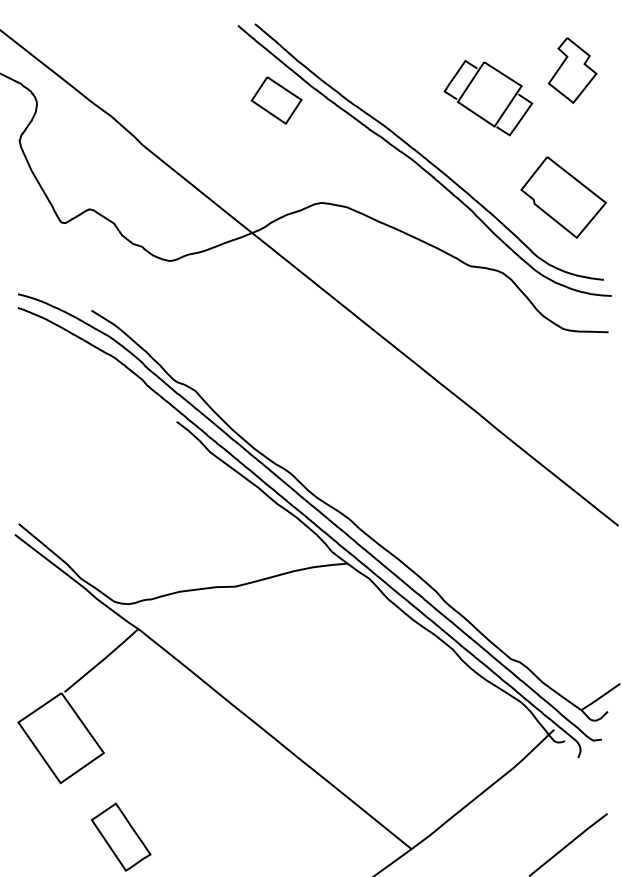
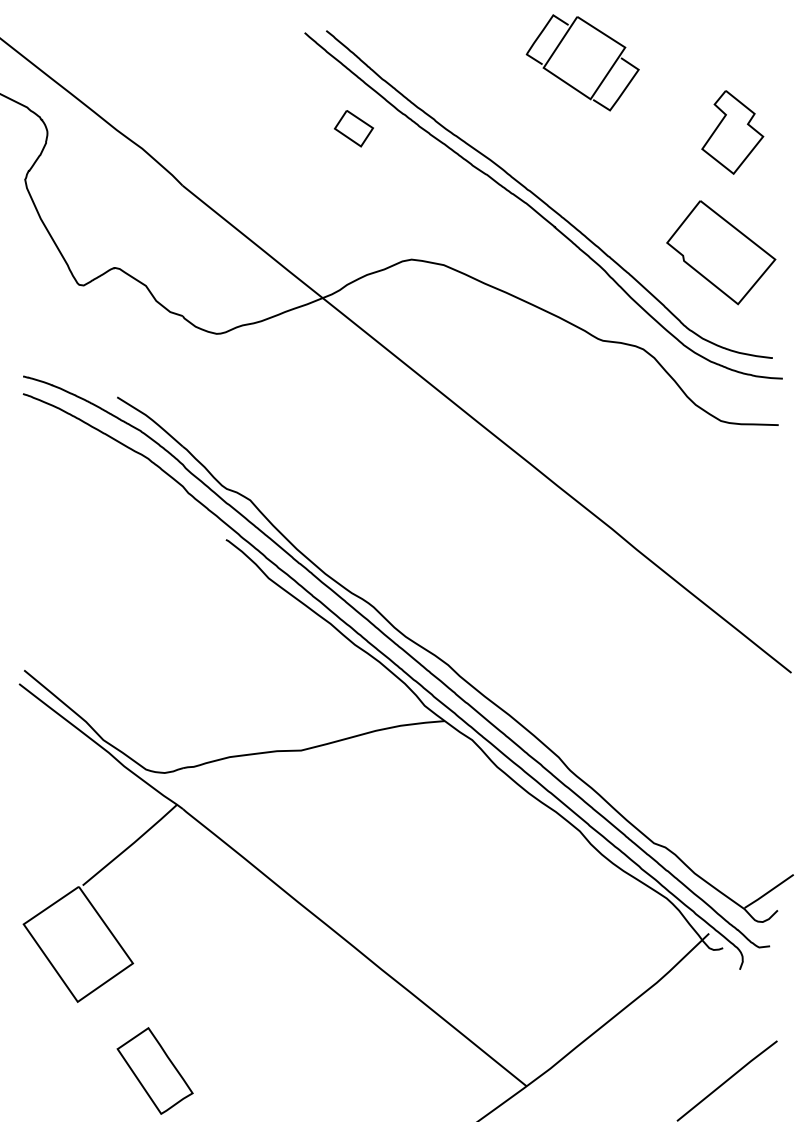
part: (572, 70) -> (732, 132), moved
part: (488, 97) -> (582, 62), moved
part: (276, 100) -> (353, 128), size x0.6

